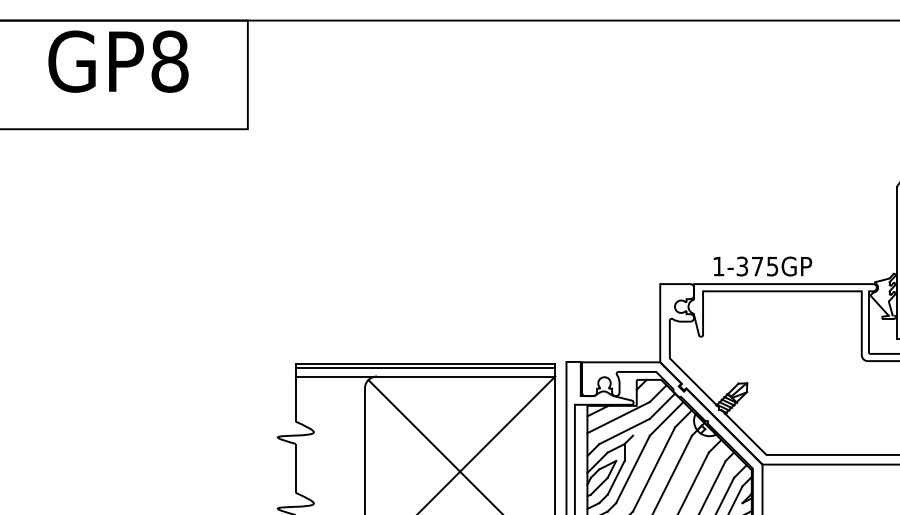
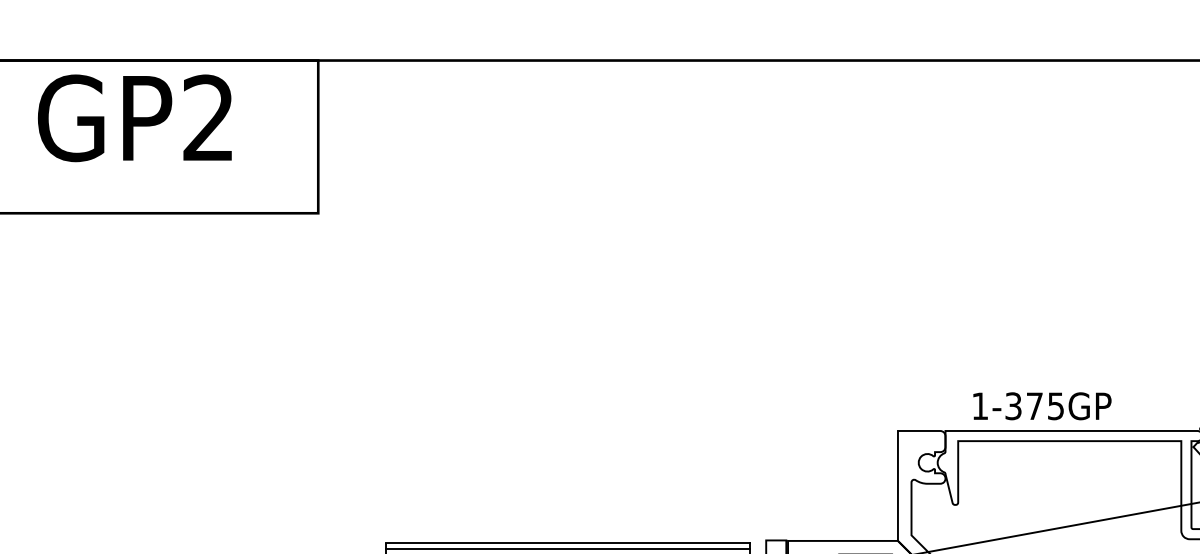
text: (169, 61) -> (208, 118), GP8 -> GP2

